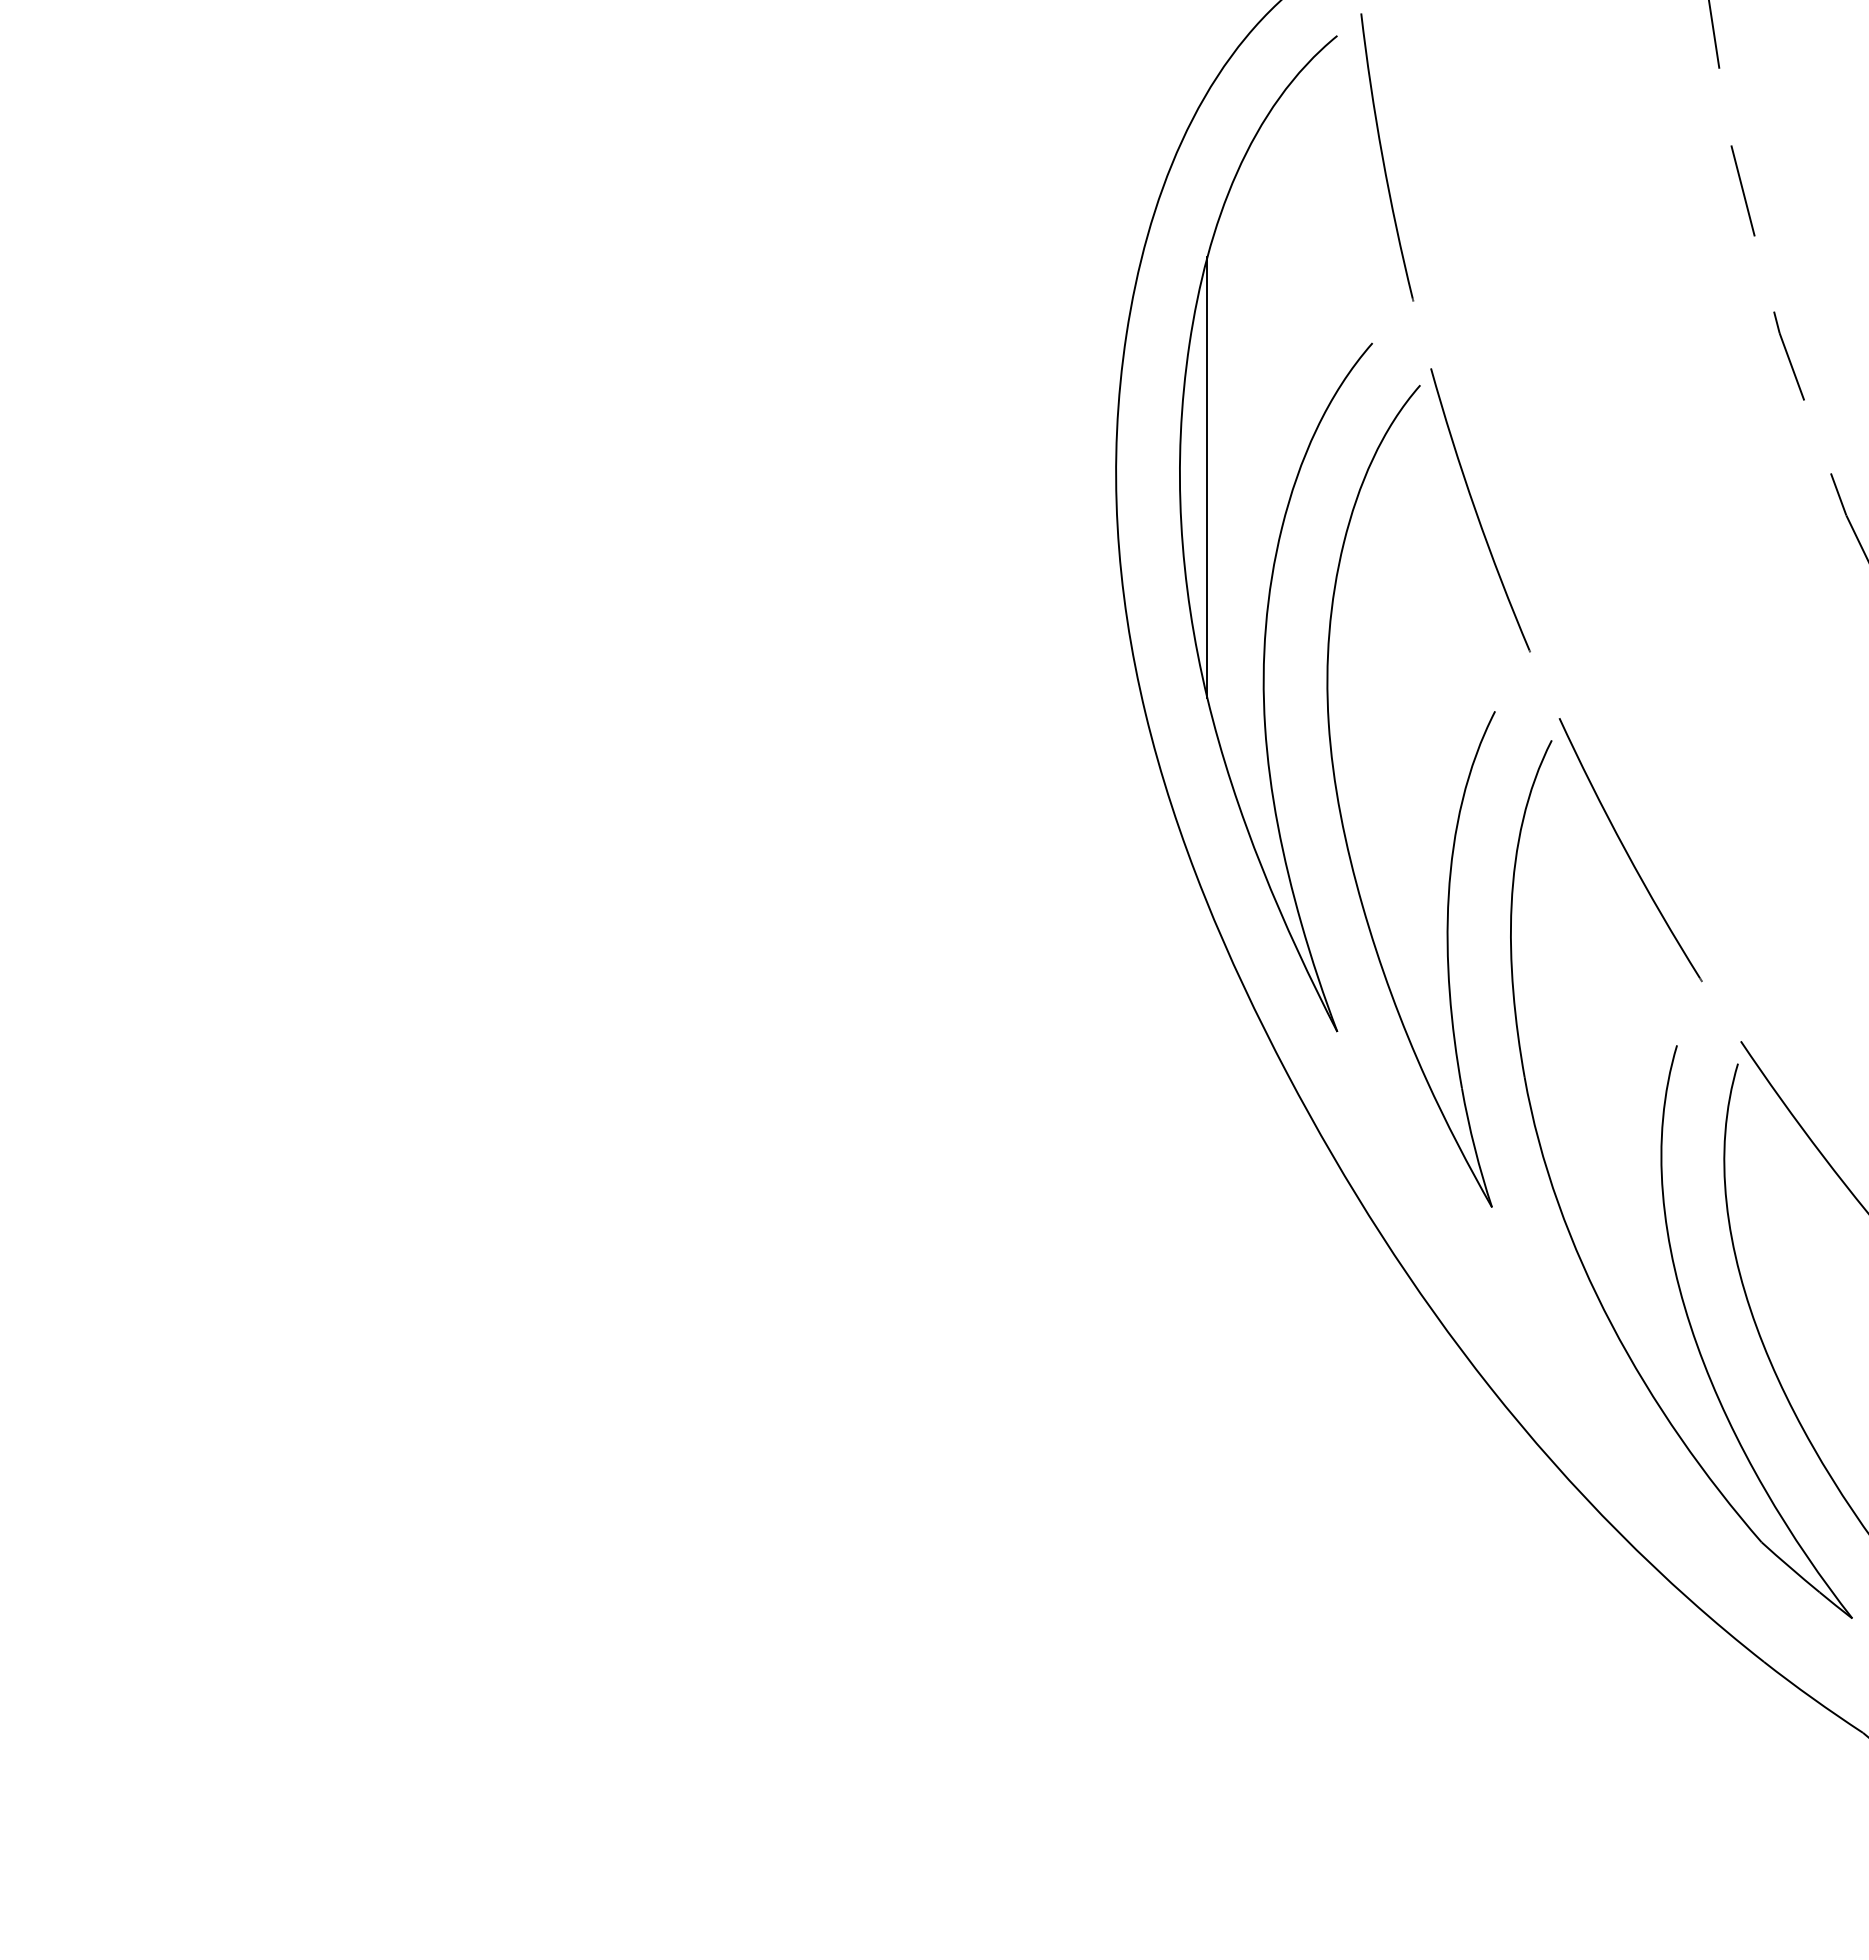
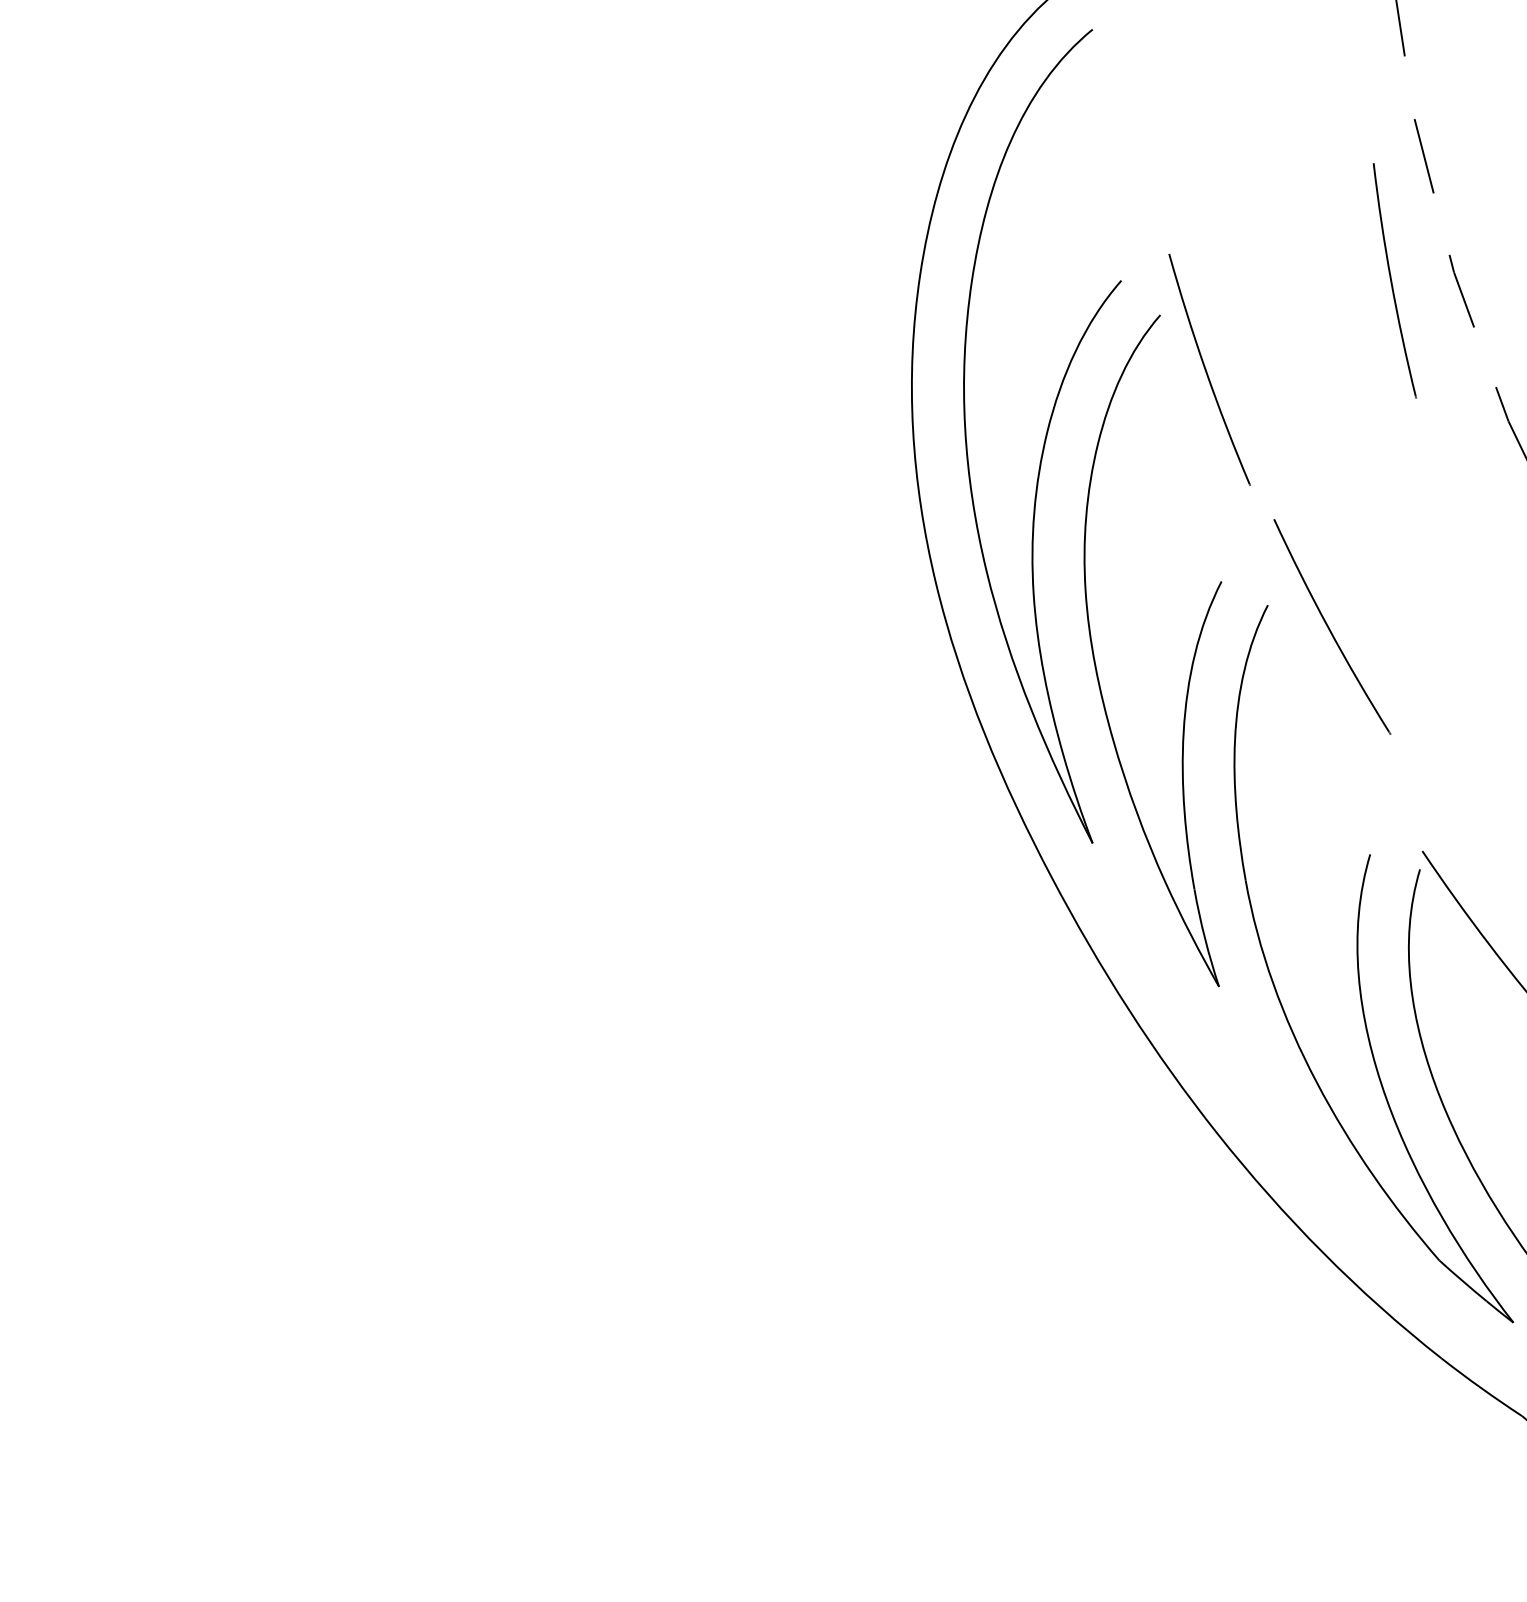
part: (1387, 157) -> (1395, 280), moved
line: (1207, 477) -> (986, 390), removed
part: (1480, 510) -> (1209, 369), moved
part: (1630, 850) -> (1332, 627), moved

